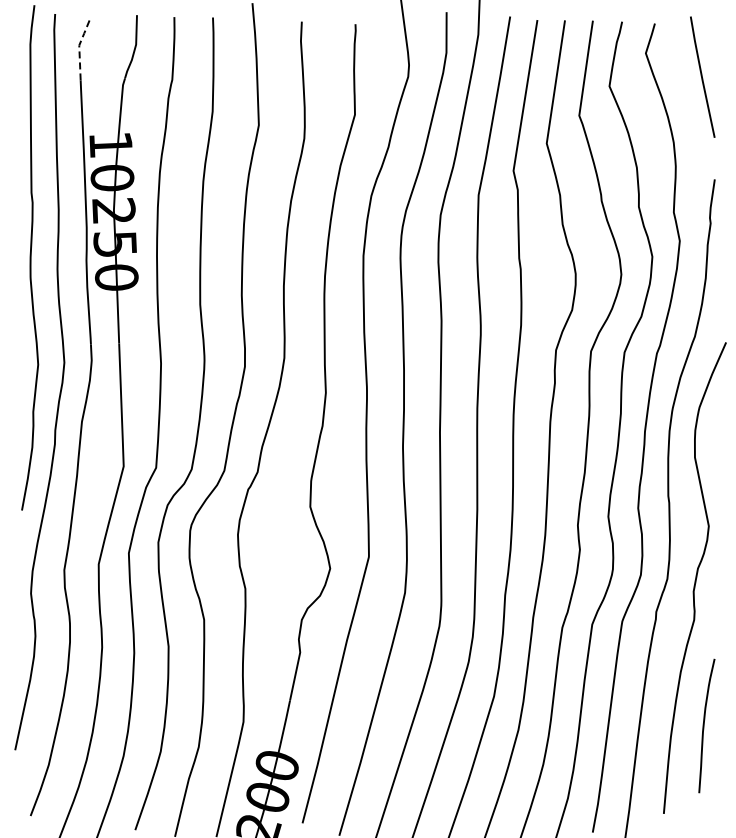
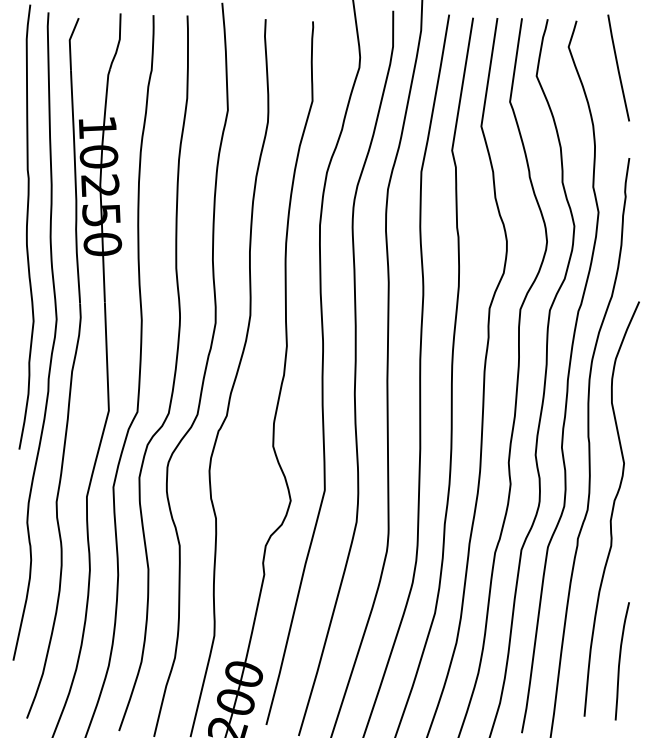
line: (79, 47) -> (69, 41), dashed -> solid
curve: (704, 725) -> (620, 660), moved

